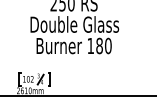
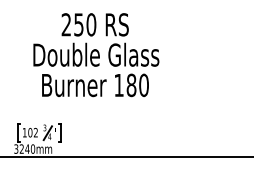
text: (22, 90) -> (21, 148), 2610mm -> 3240mm

